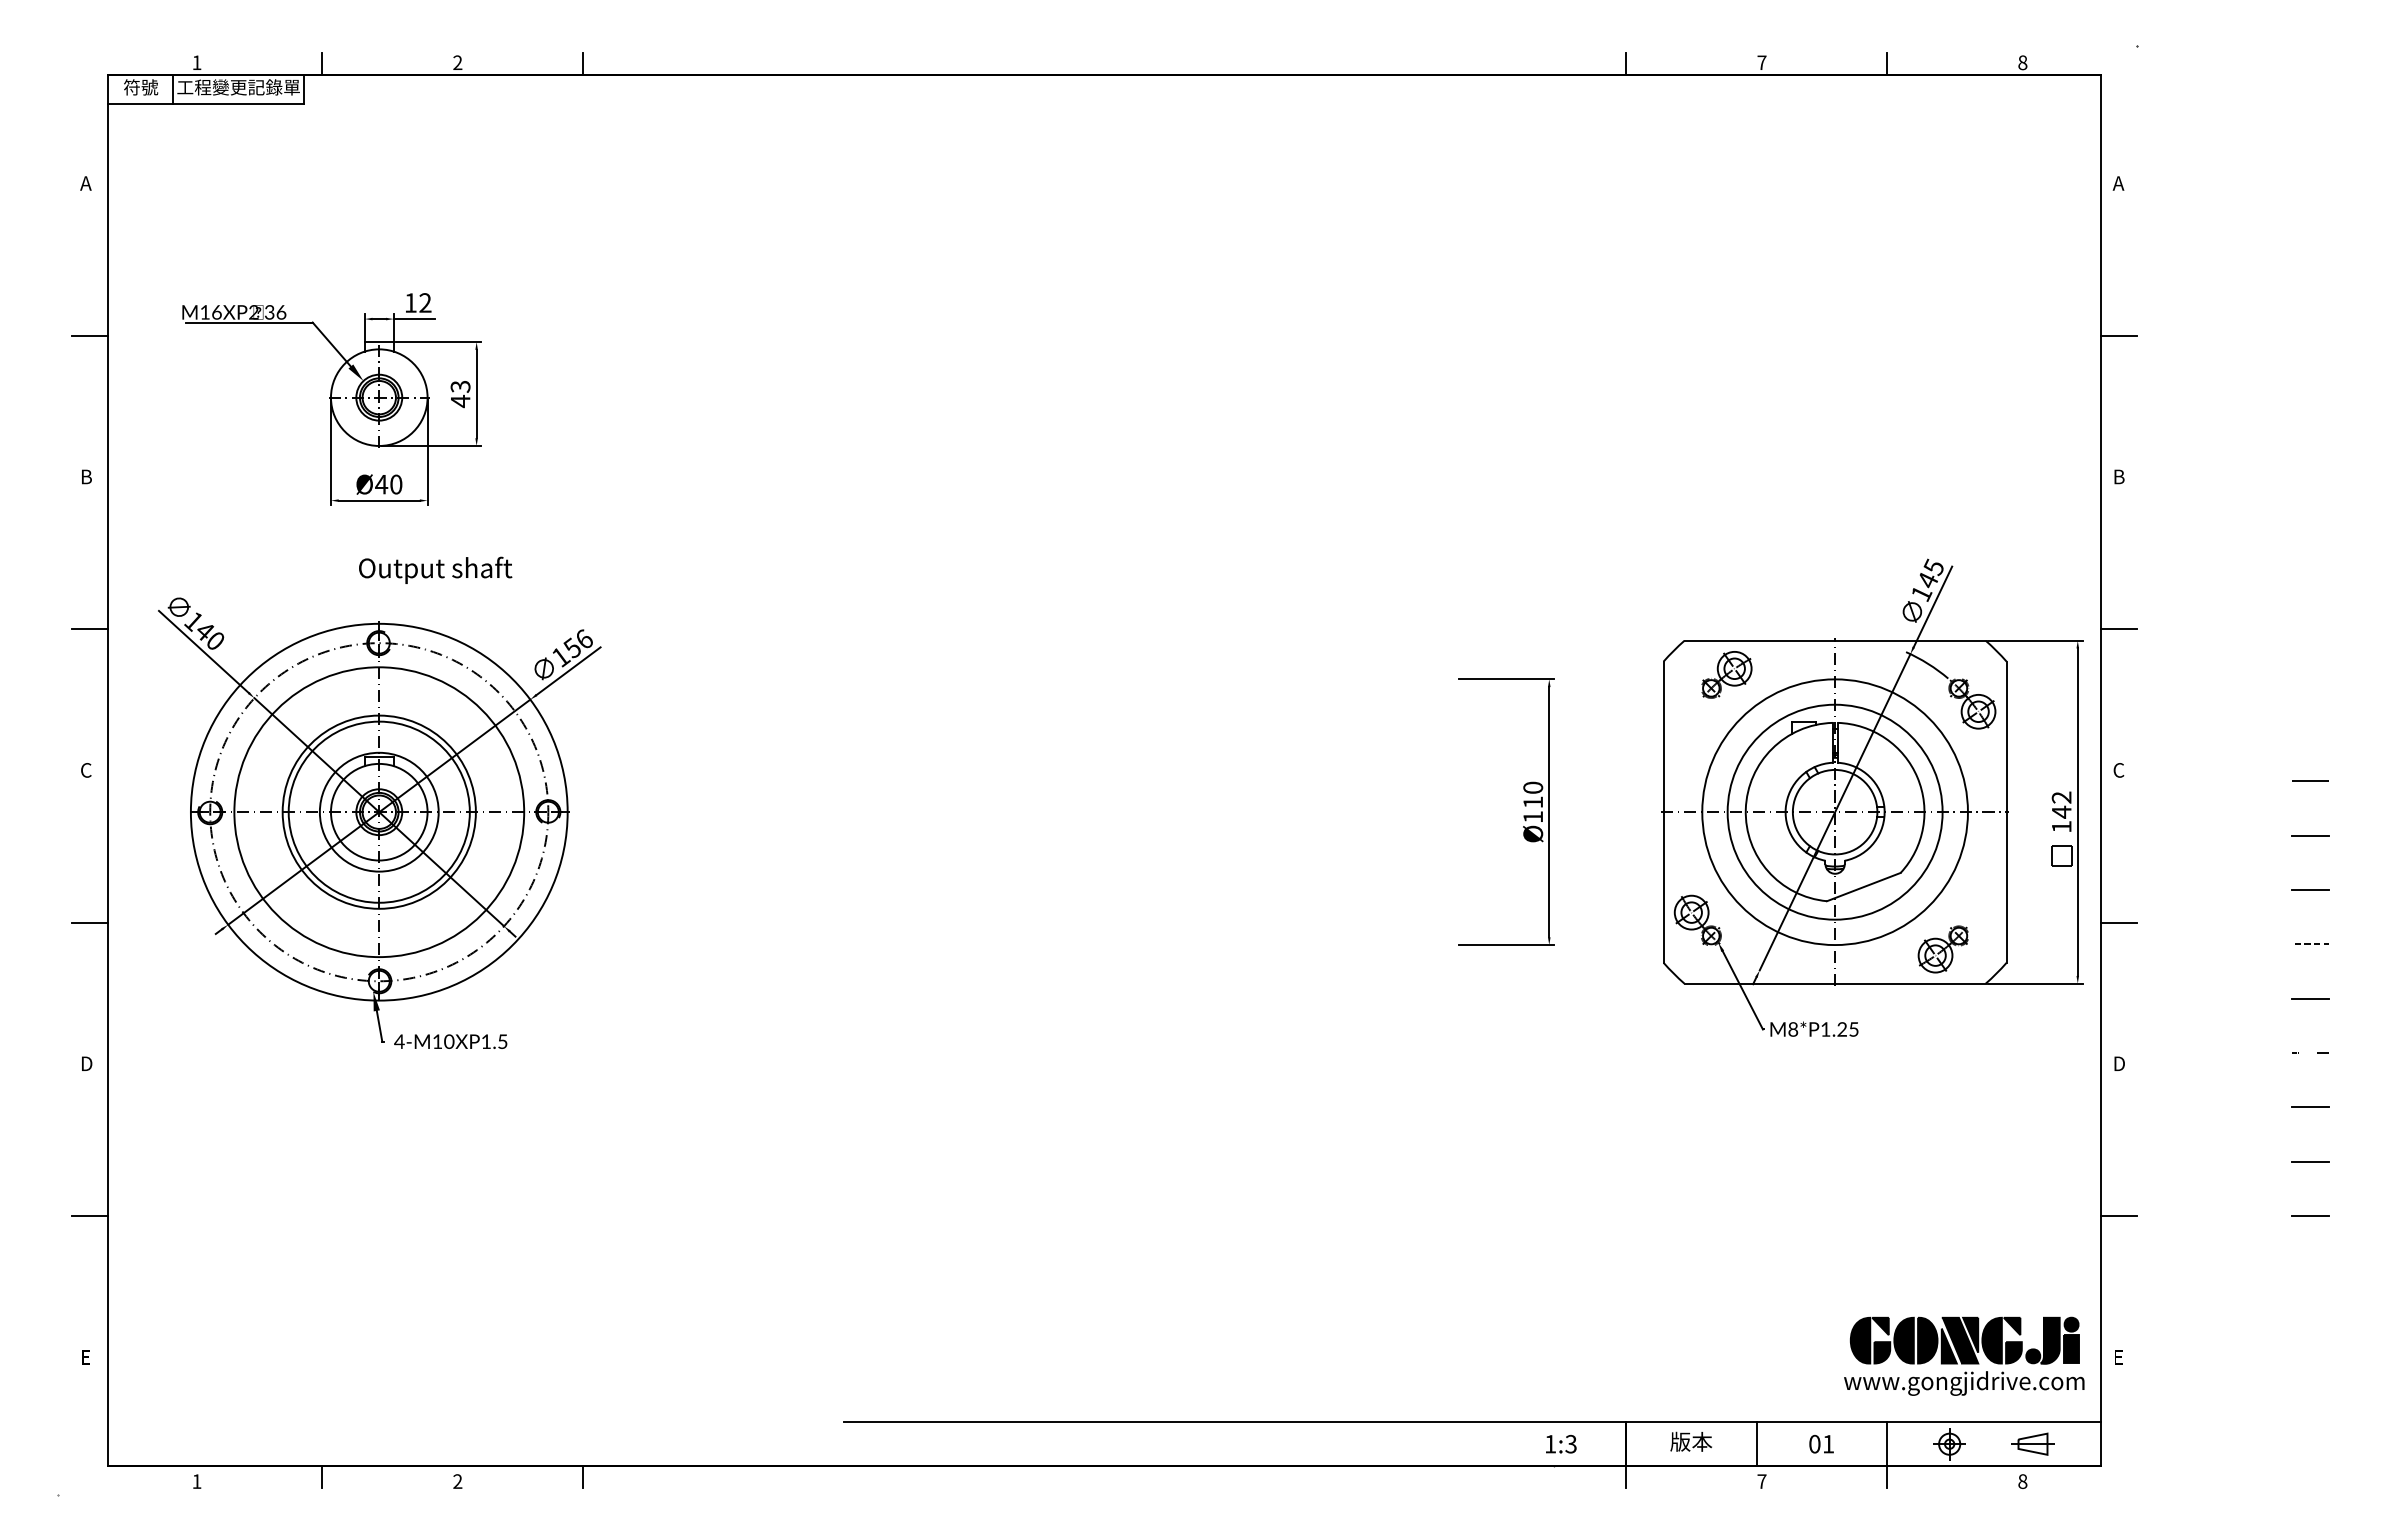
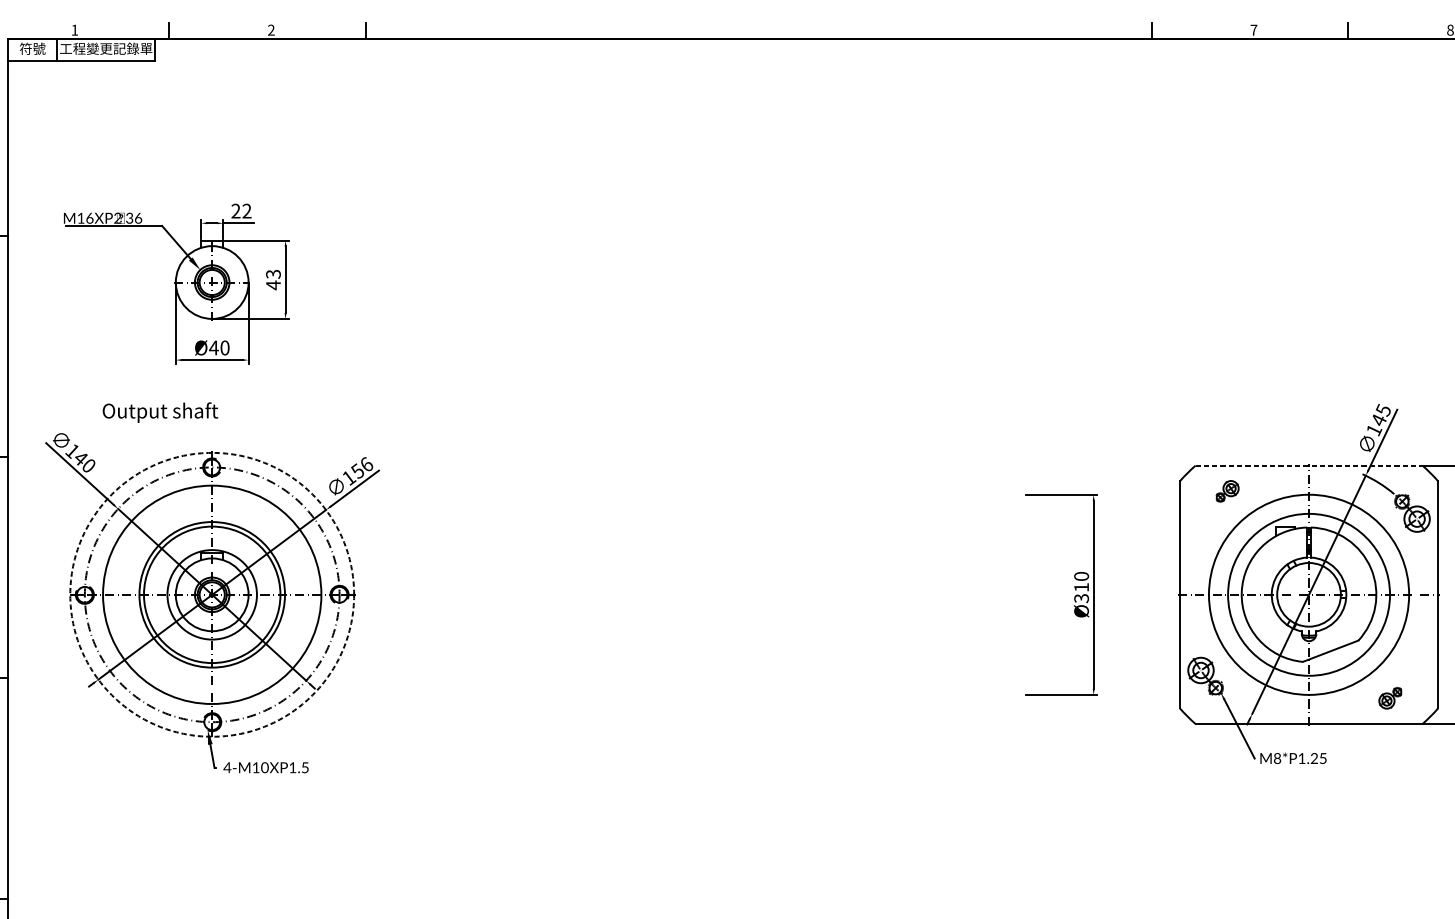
text: (410, 302) -> (235, 210), 12 -> 22
text: (435, 569) -> (160, 411), moved
line: (1835, 640) -> (1309, 465), solid -> dashed
part: (1726, 674) -> (1227, 491), size x0.6
circle: (378, 811) -> (211, 594), solid -> dashed
text: (1533, 817) -> (1081, 598), Ø110 -> Ø310
part: (1942, 949) -> (1389, 698), size x0.6

